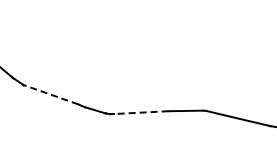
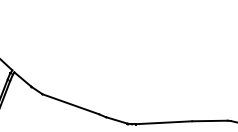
line: (50, 94) -> (70, 104), dashed -> solid
line: (140, 112) -> (163, 122), dashed -> solid

